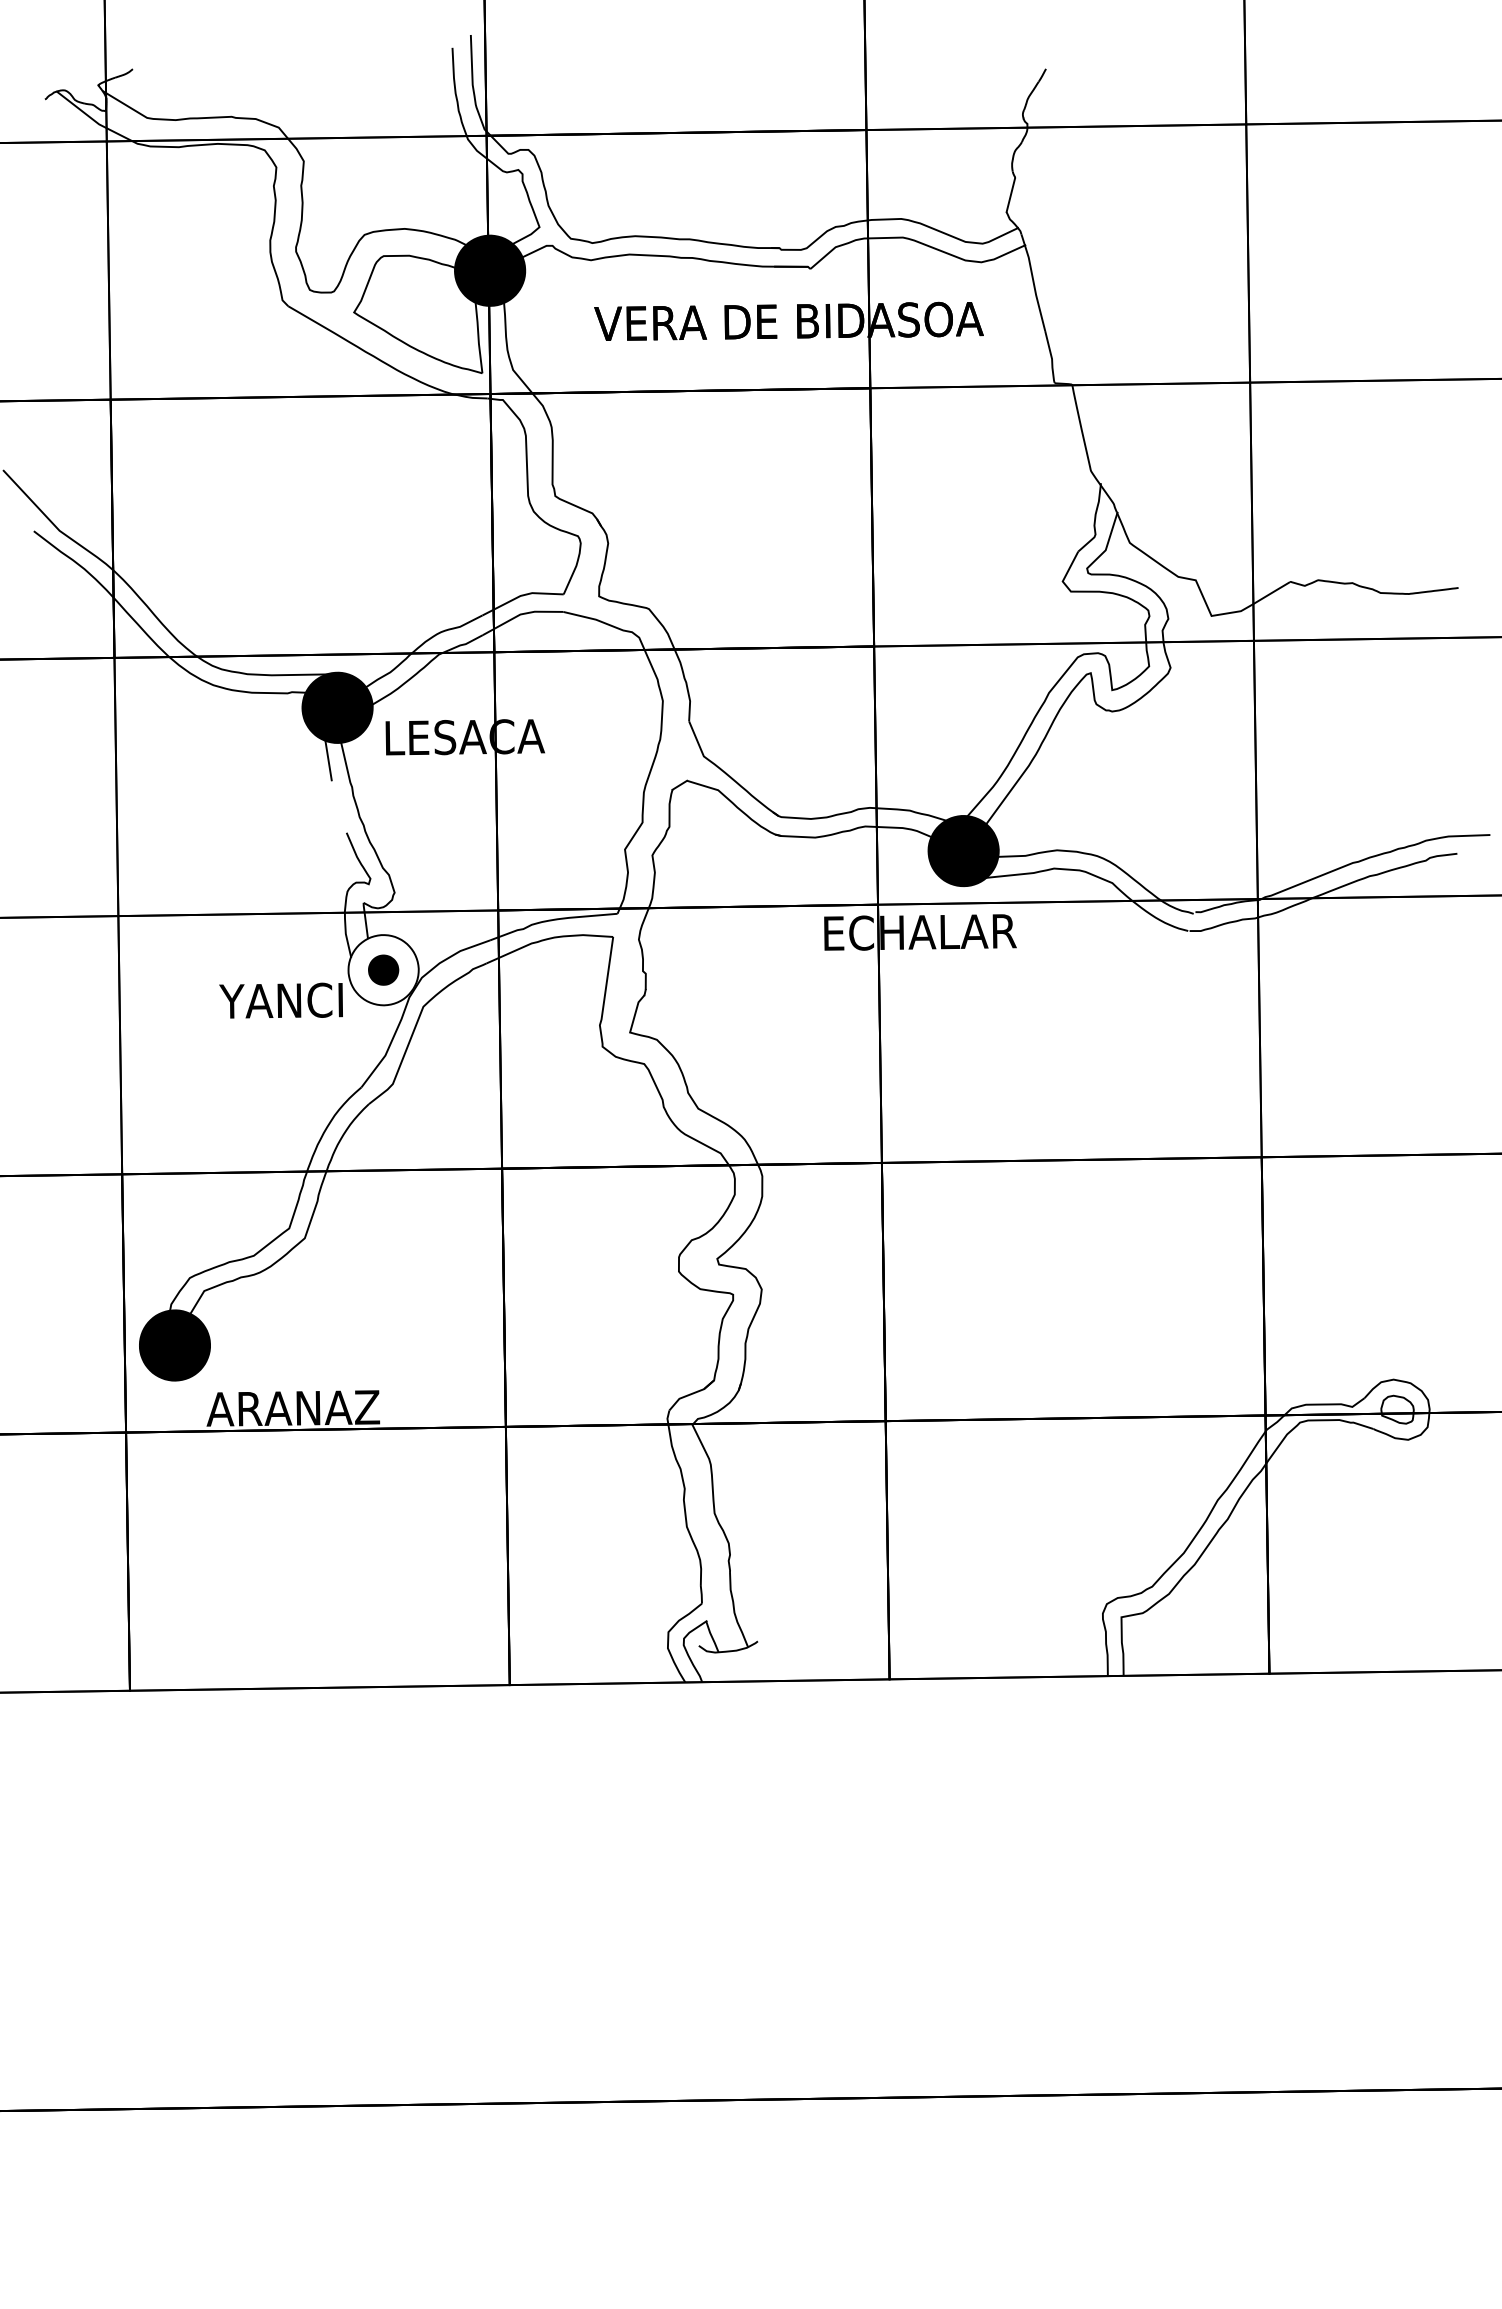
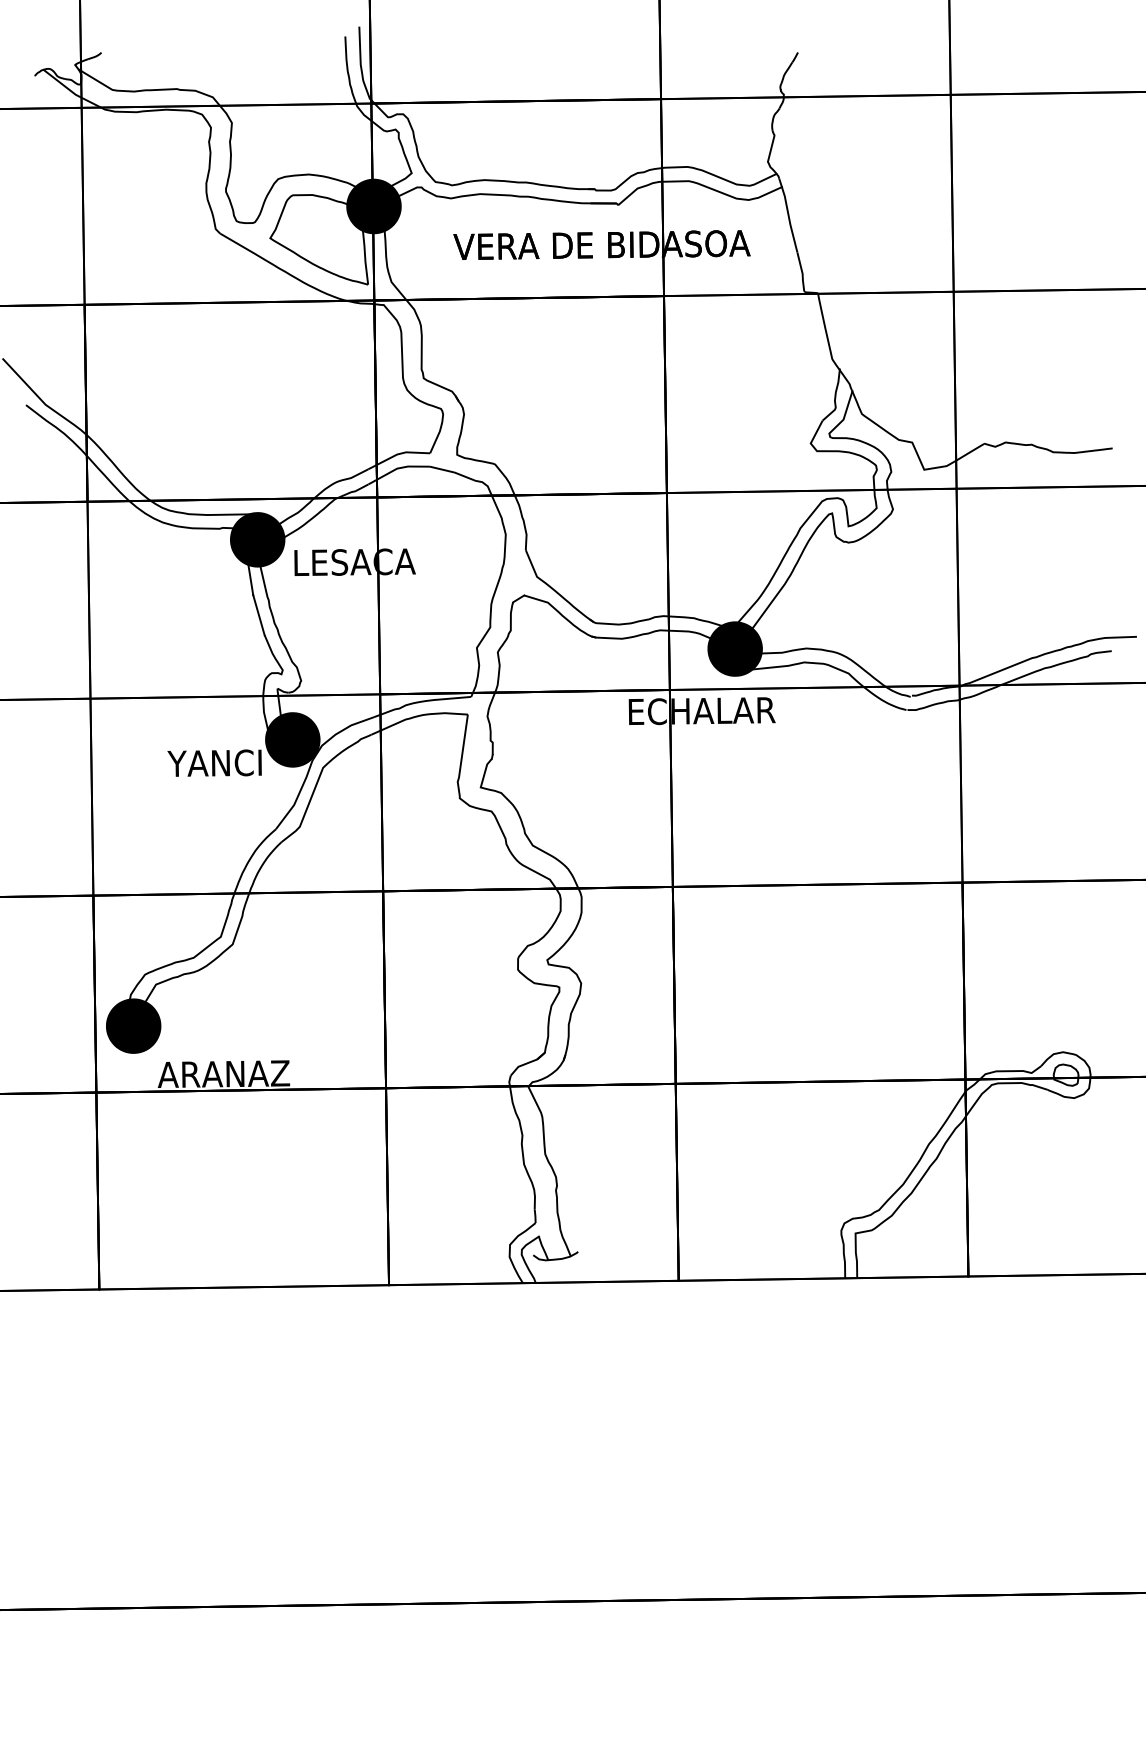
line: (338, 806) -> (258, 615), added
fill: (383, 970) -> (292, 740), added

